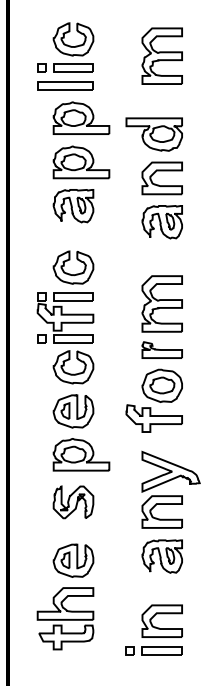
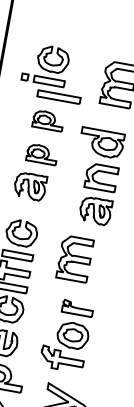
part: (65, 85) -> (59, 96), moved
part: (81, 117) -> (48, 120), size x0.7
part: (81, 162) -> (42, 154), size x0.7
part: (161, 303) -> (74, 258), moved

